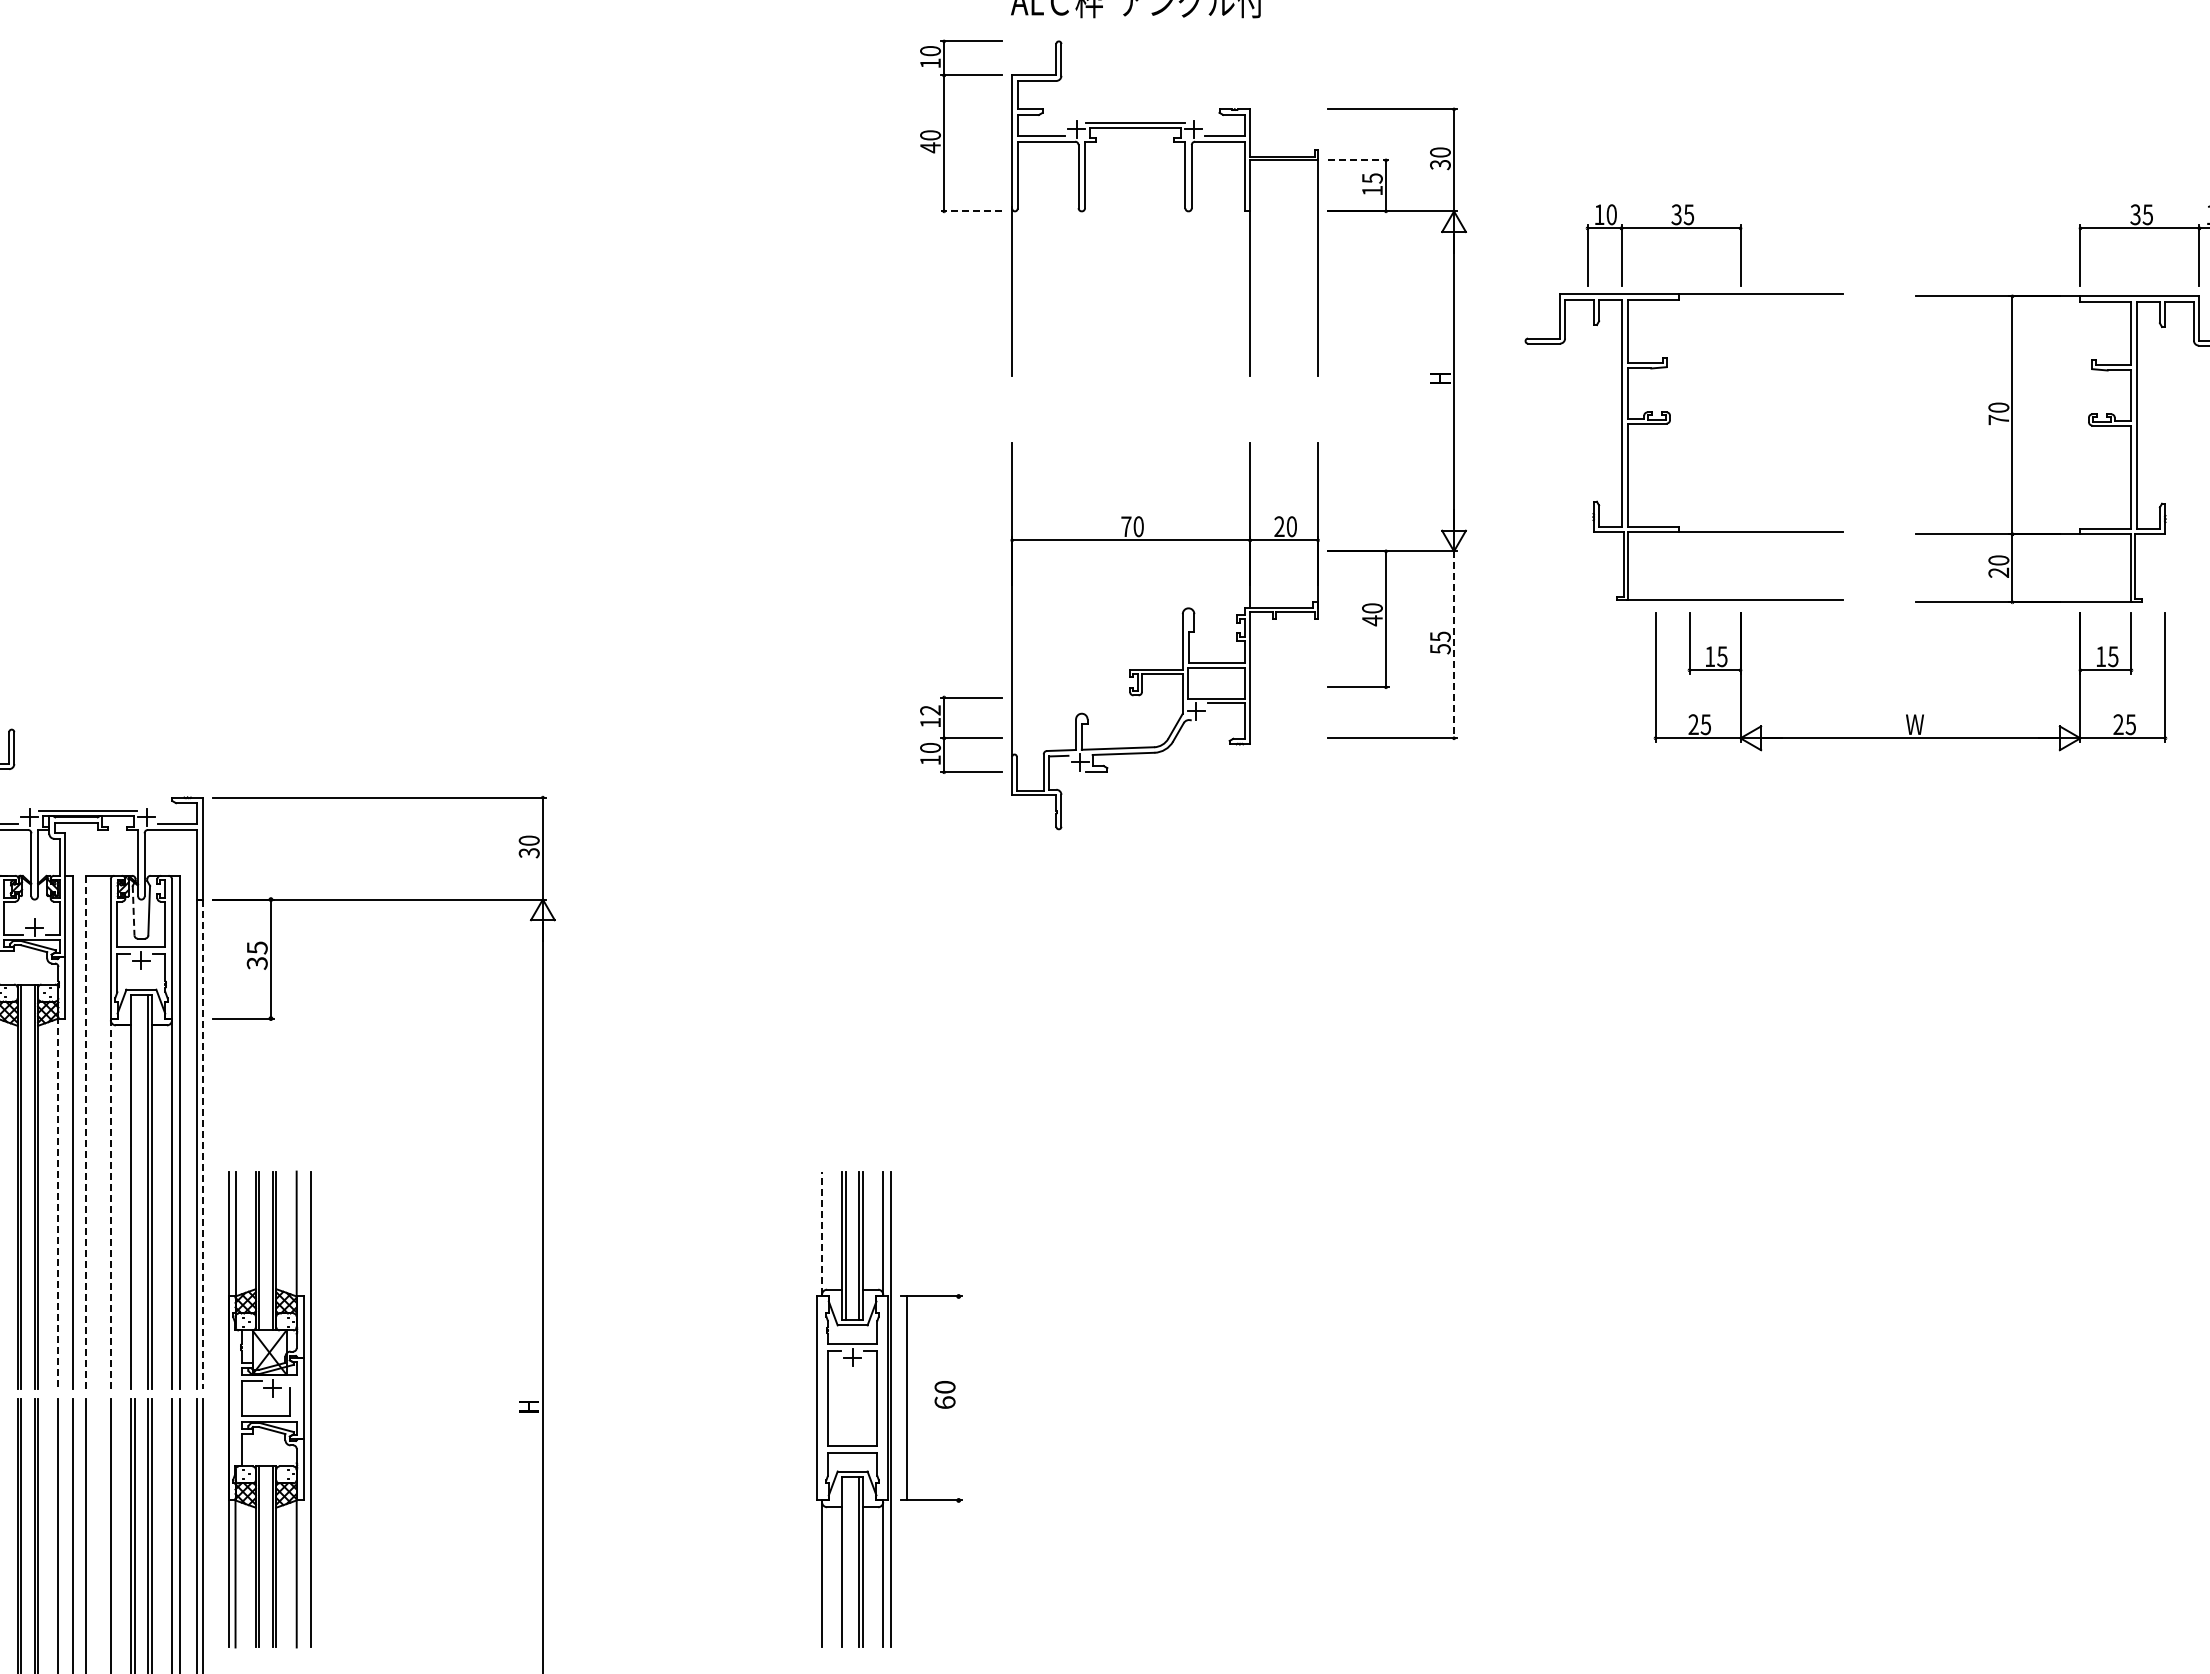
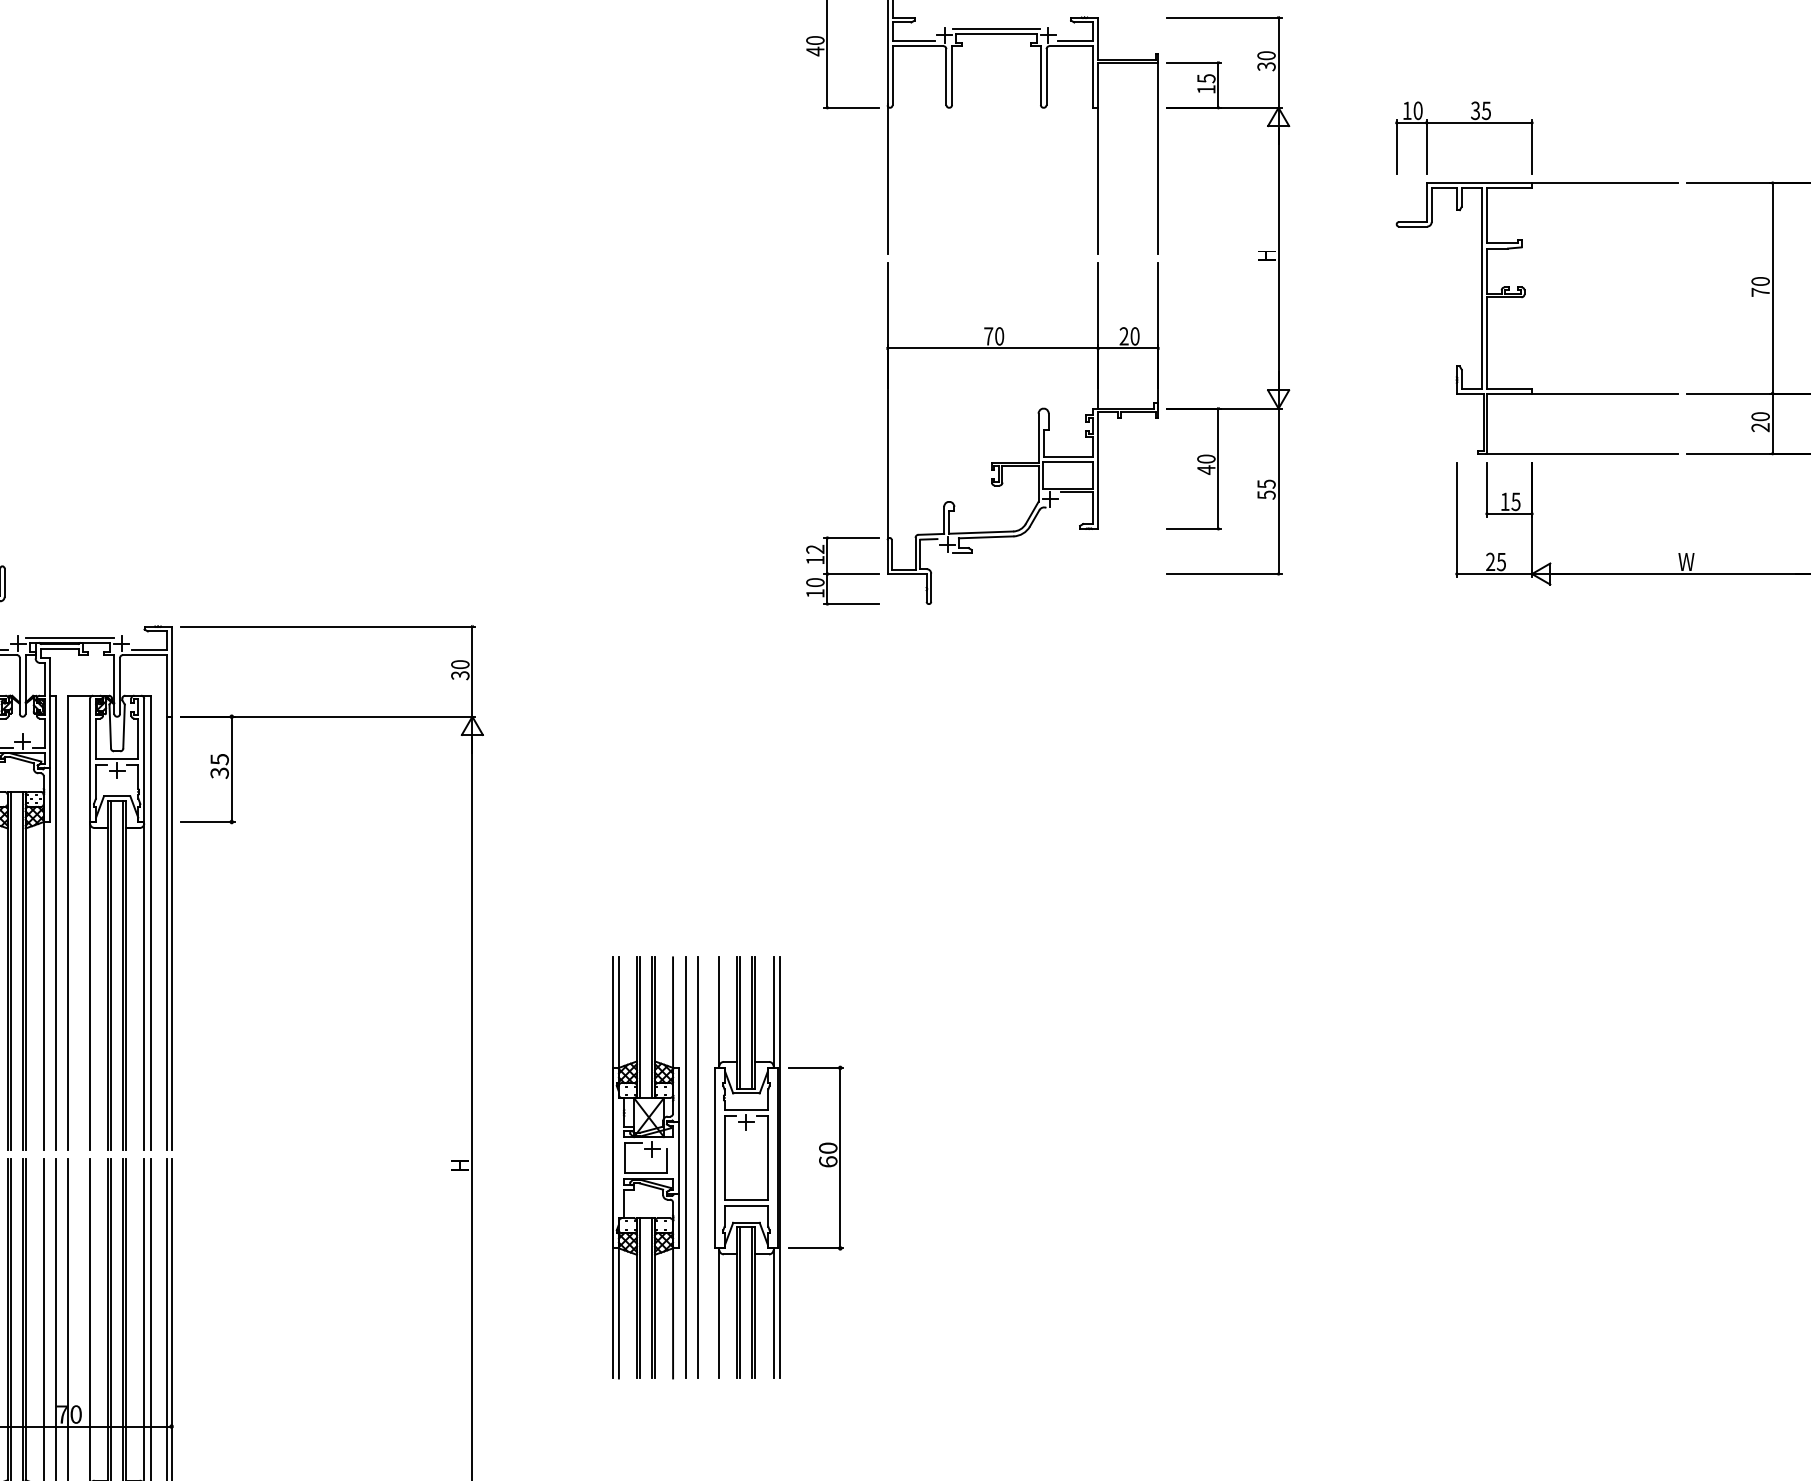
line: (1358, 160) -> (1194, 62), dashed -> solid
line: (971, 211) -> (851, 107), dashed -> solid
part: (1669, 423) -> (1524, 297), moved
part: (1164, 636) -> (1022, 433), moved
line: (1454, 645) -> (1278, 491), dashed -> solid
line: (133, 910) -> (110, 726), dashed -> solid
line: (86, 1132) -> (68, 922), dashed -> solid
line: (202, 1144) -> (171, 933), dashed -> solid
line: (134, 1191) -> (111, 975), added
line: (58, 1203) -> (43, 985), dashed -> solid
line: (110, 1204) -> (89, 986), dashed -> solid
line: (822, 1233) -> (719, 1012), dashed -> solid
line: (906, 1398) -> (840, 1158), moved
part: (269, 1409) -> (649, 1167), moved
line: (797, 1409) -> (697, 1167), added
line: (845, 1561) -> (740, 1302), added

